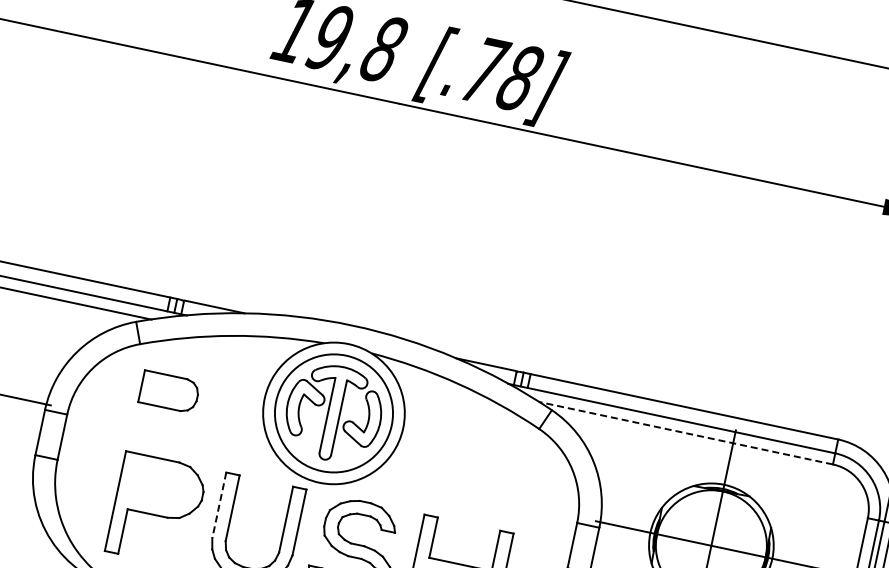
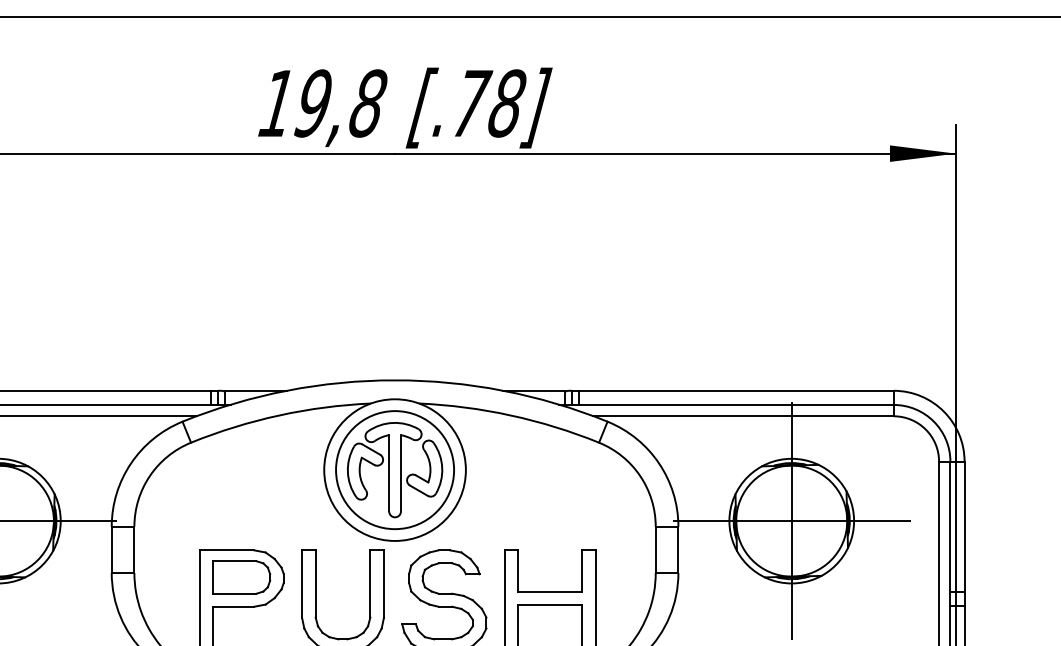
part: (169, 392) -> (241, 577), moved
line: (684, 433) -> (742, 416), dashed -> solid
line: (219, 505) -> (302, 583), dashed -> solid

